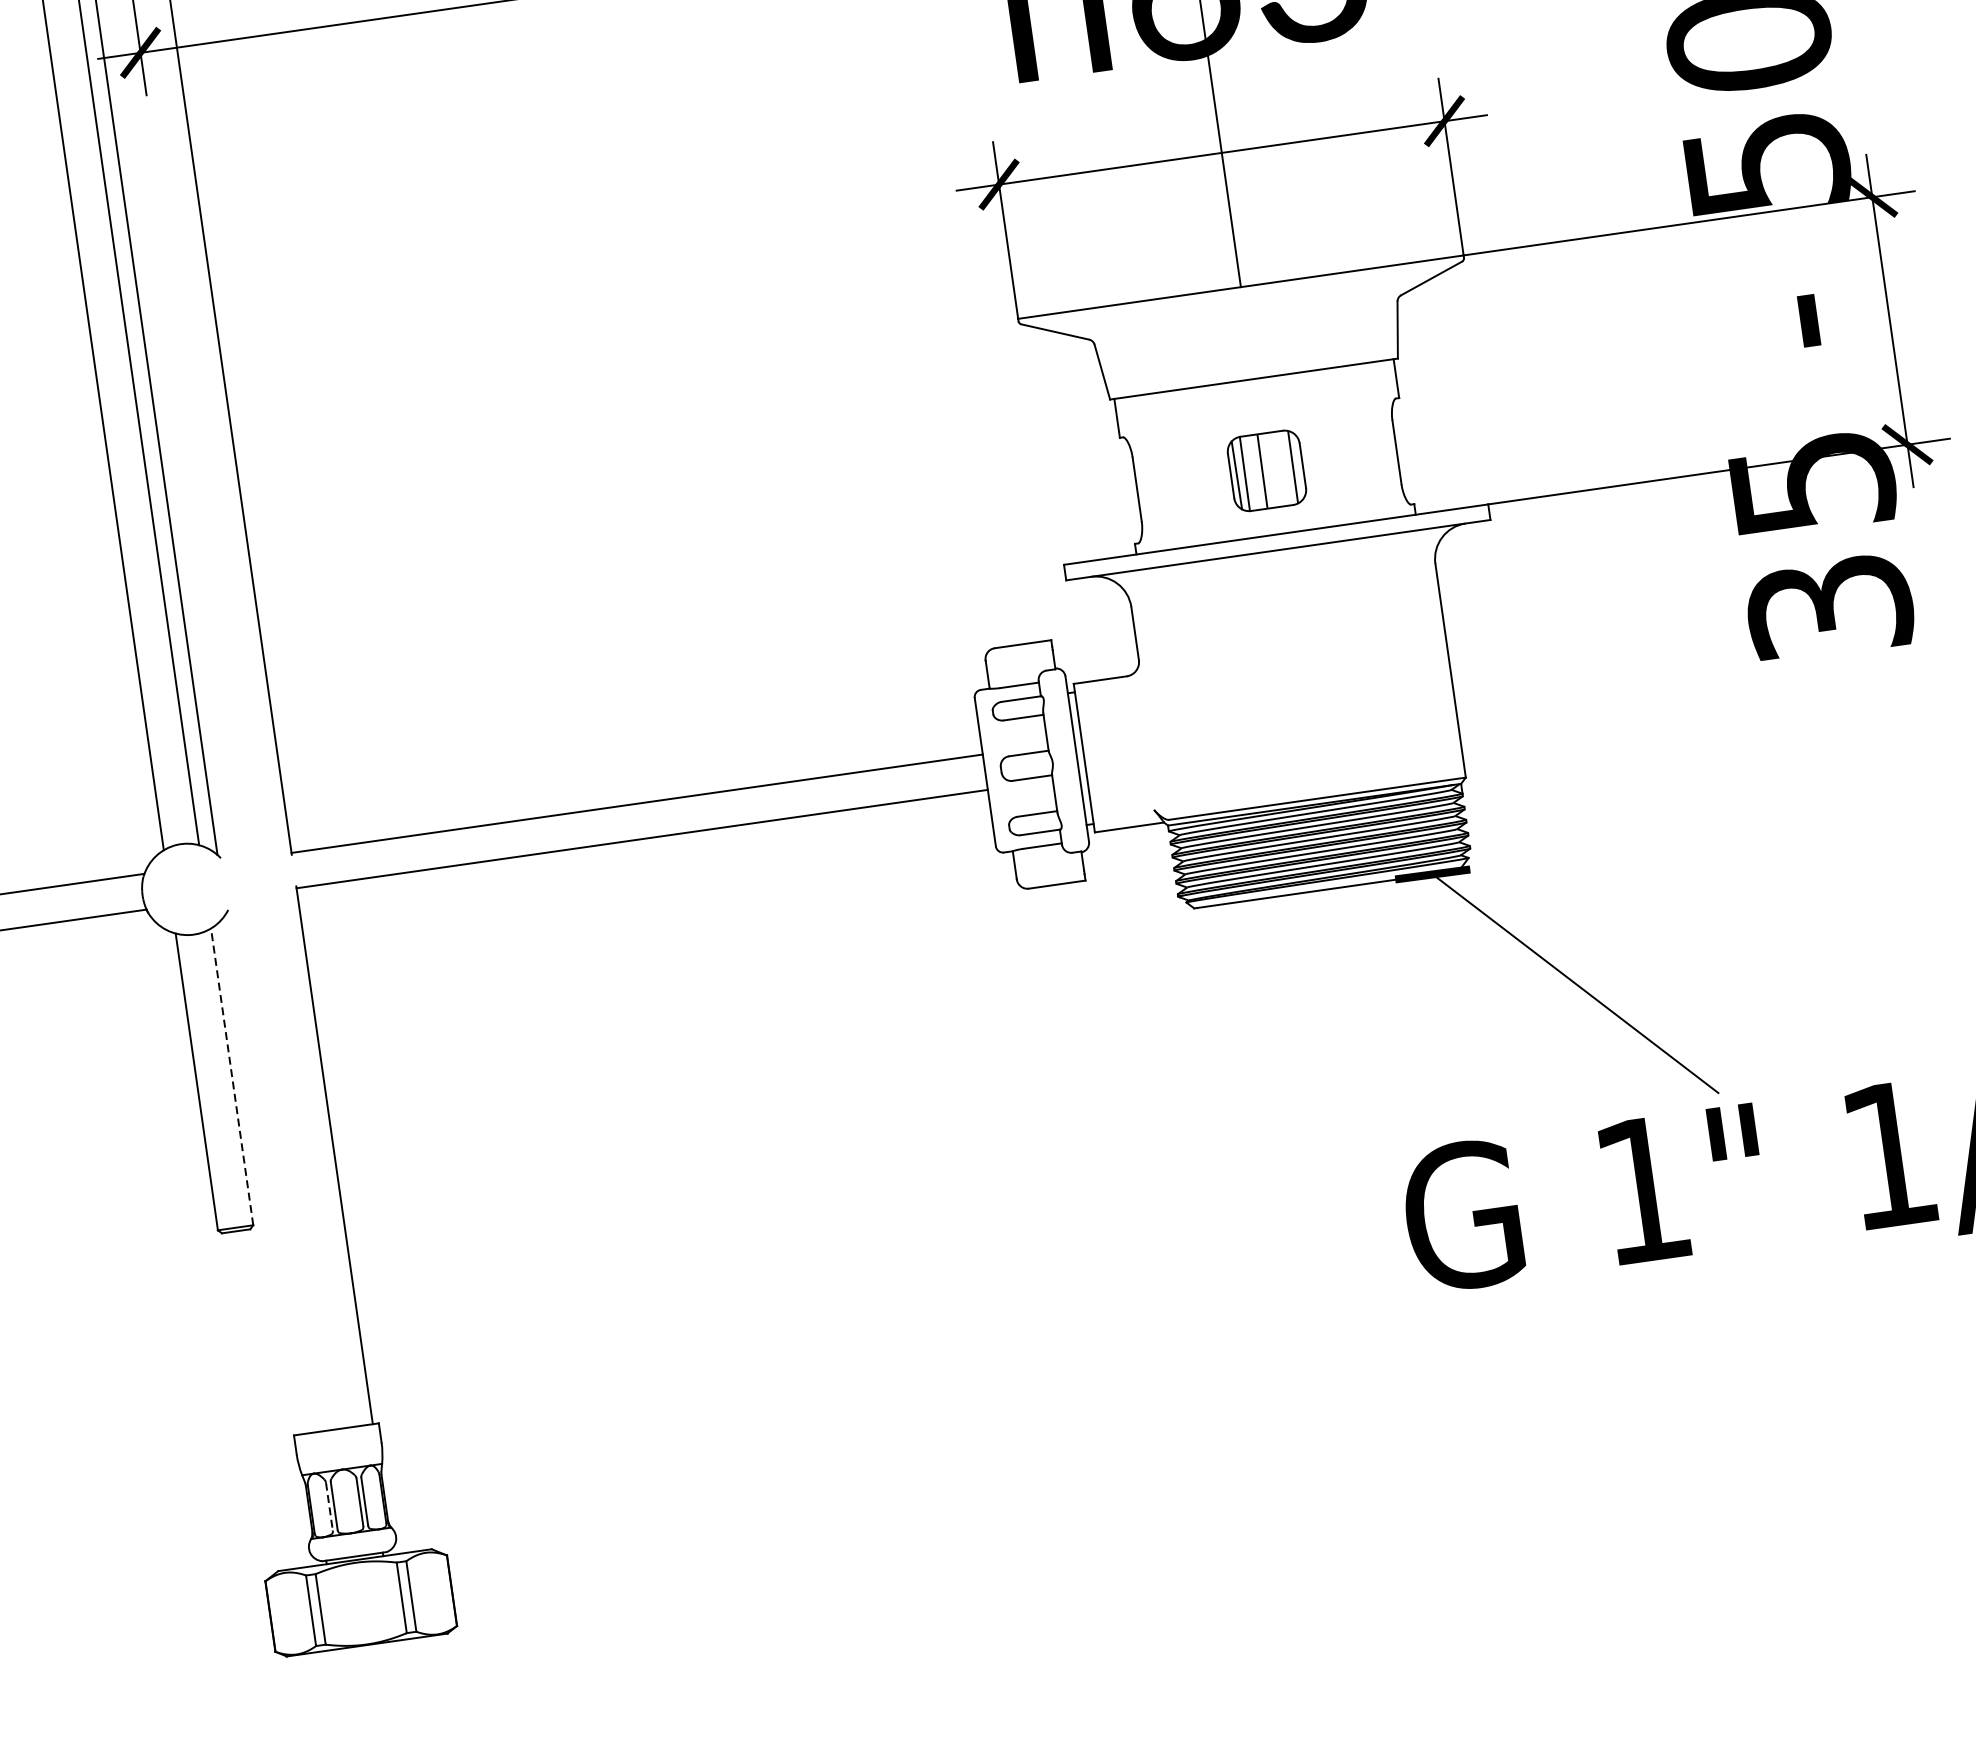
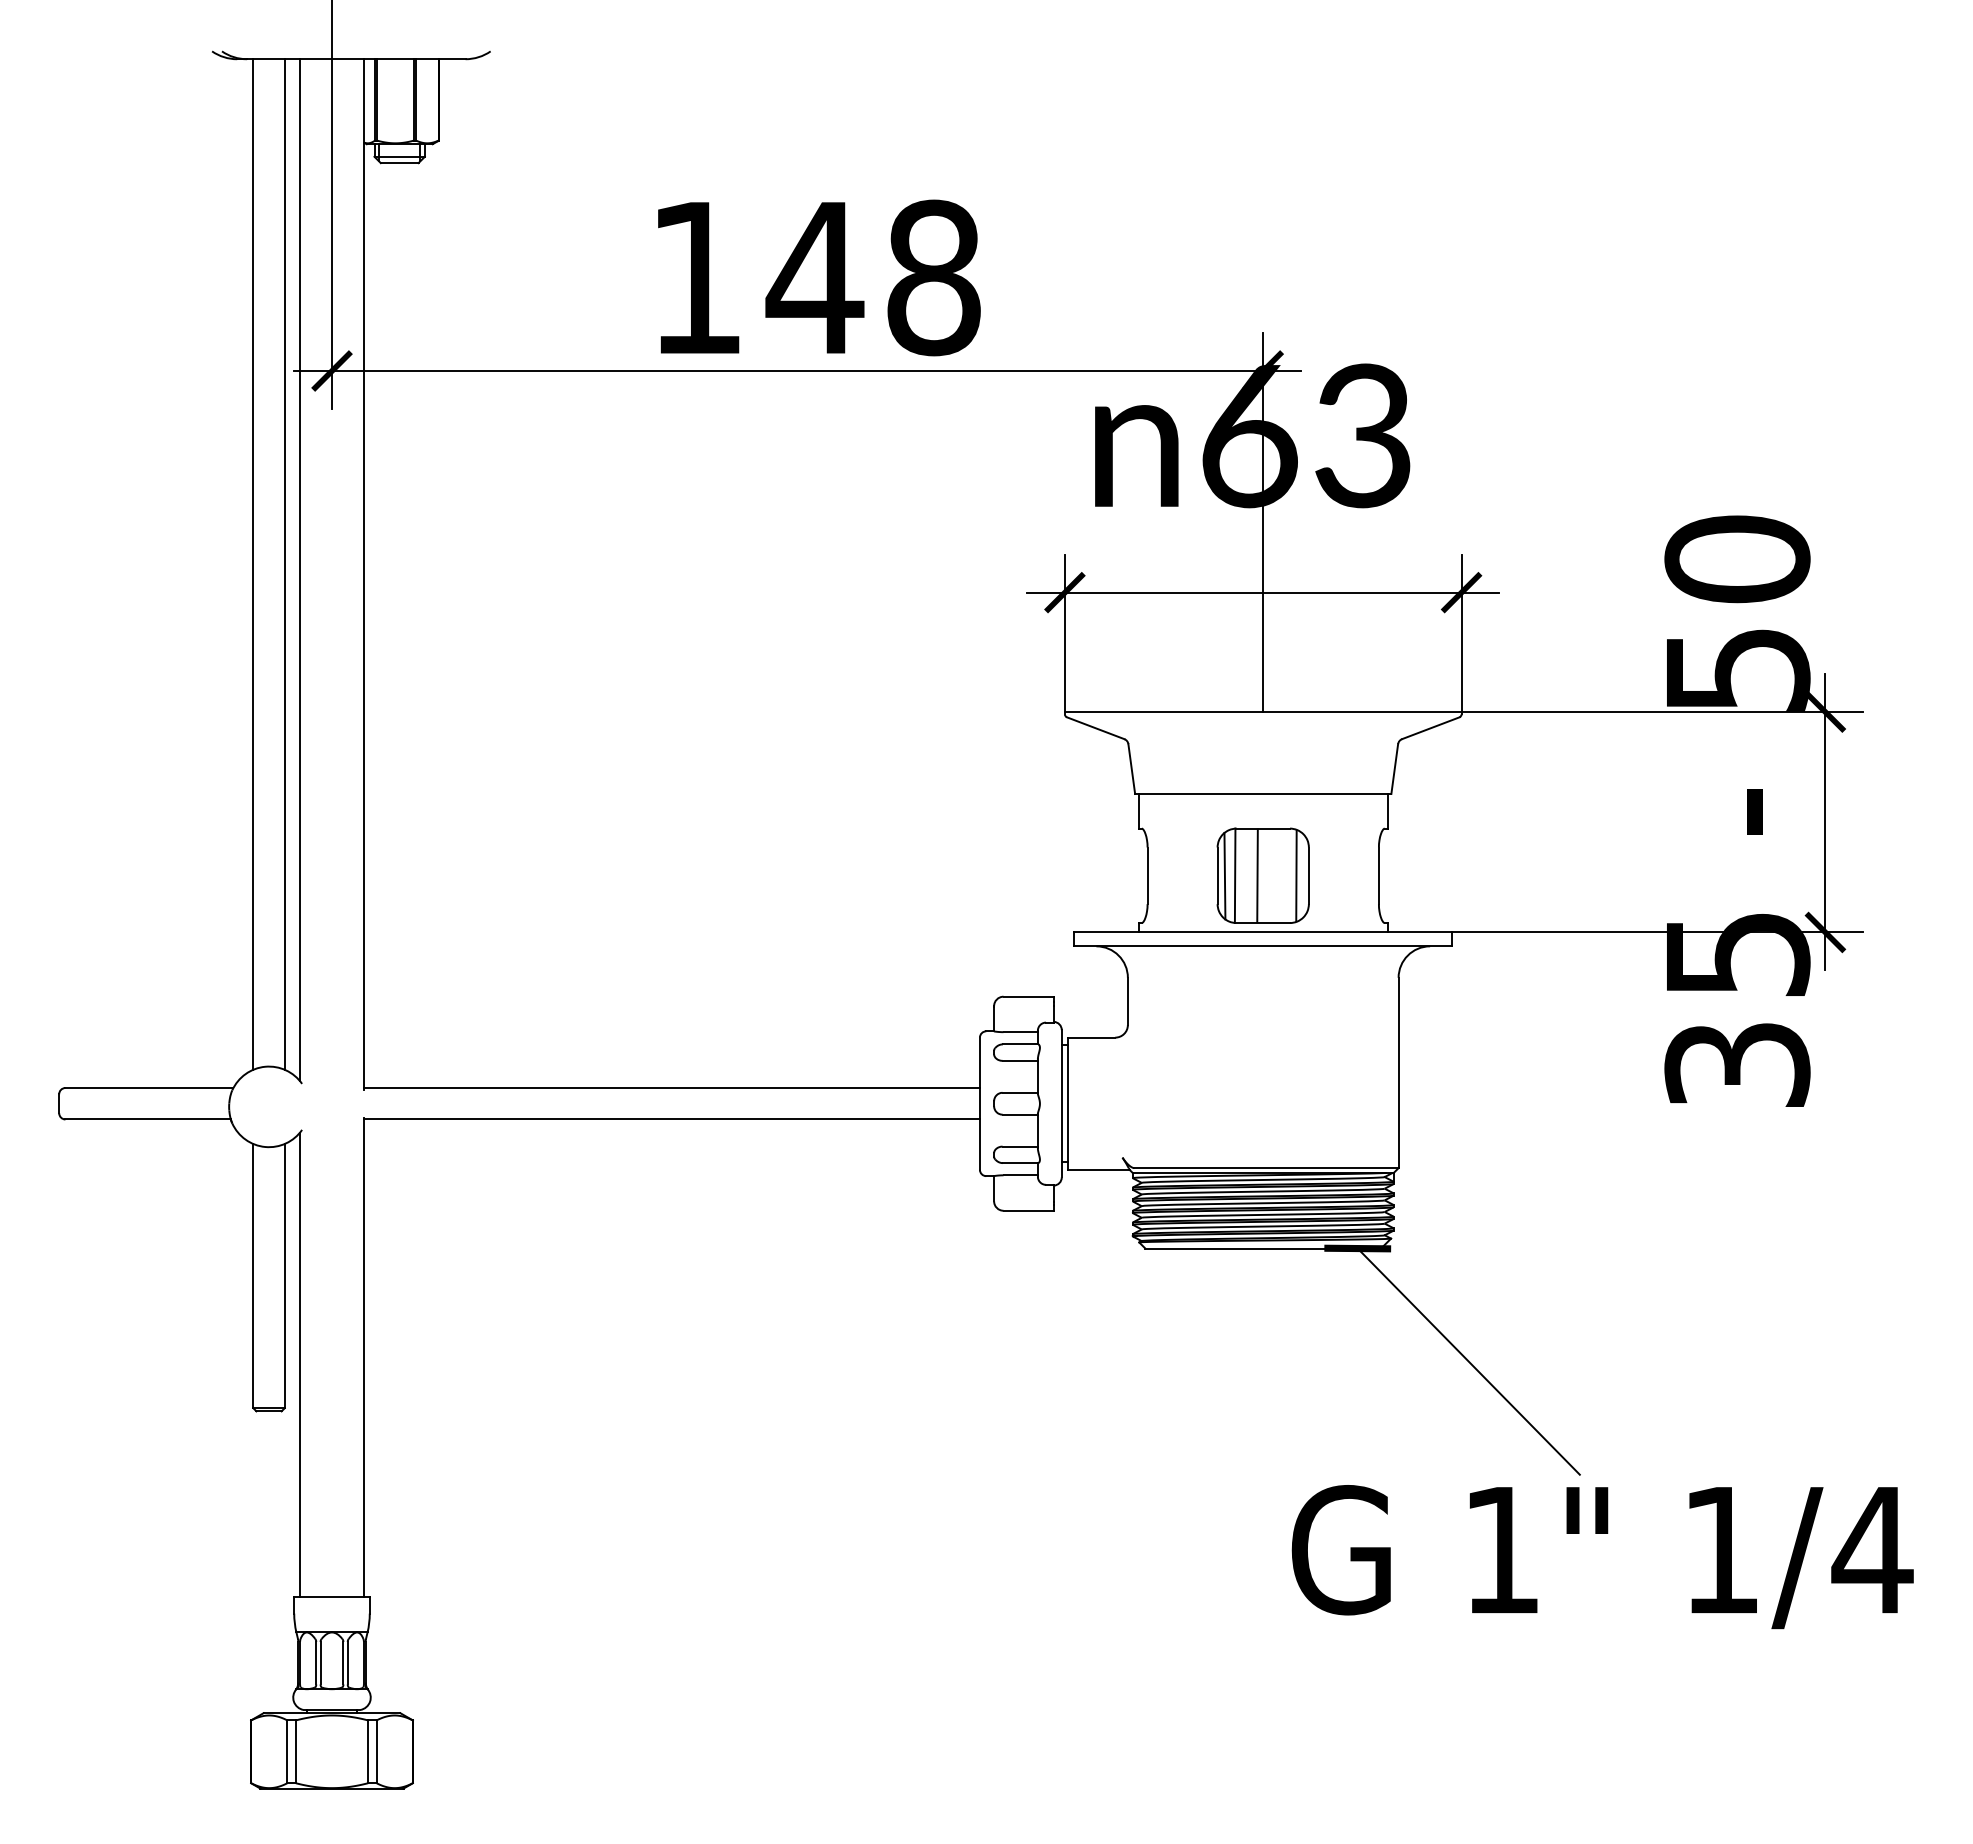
part: (1266, 470) -> (1262, 875), size x1.43
line: (231, 1076) -> (284, 1275), dashed -> solid
line: (262, 1173) -> (299, 1364), added
line: (329, 1506) -> (316, 1663), dashed -> solid

